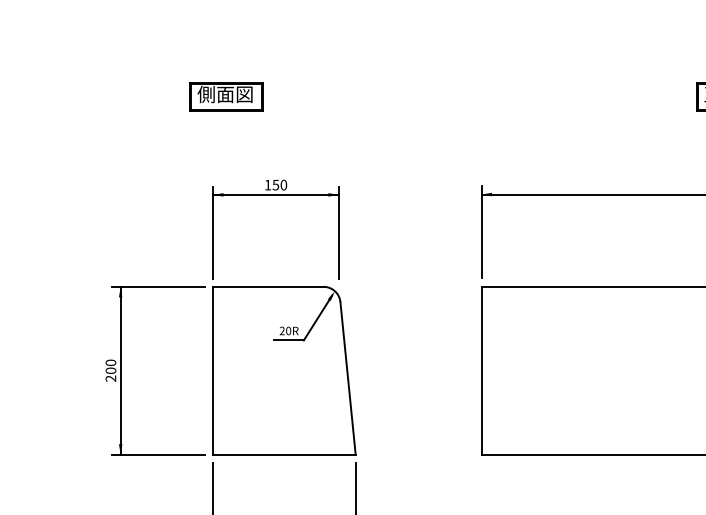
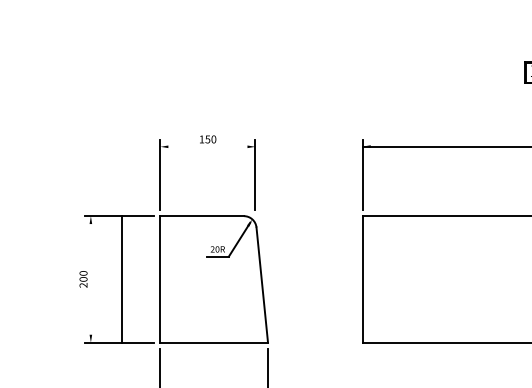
part: (226, 96) -> (170, 72), removed
line: (275, 194) -> (207, 146), removed
line: (120, 370) -> (121, 279), moved

